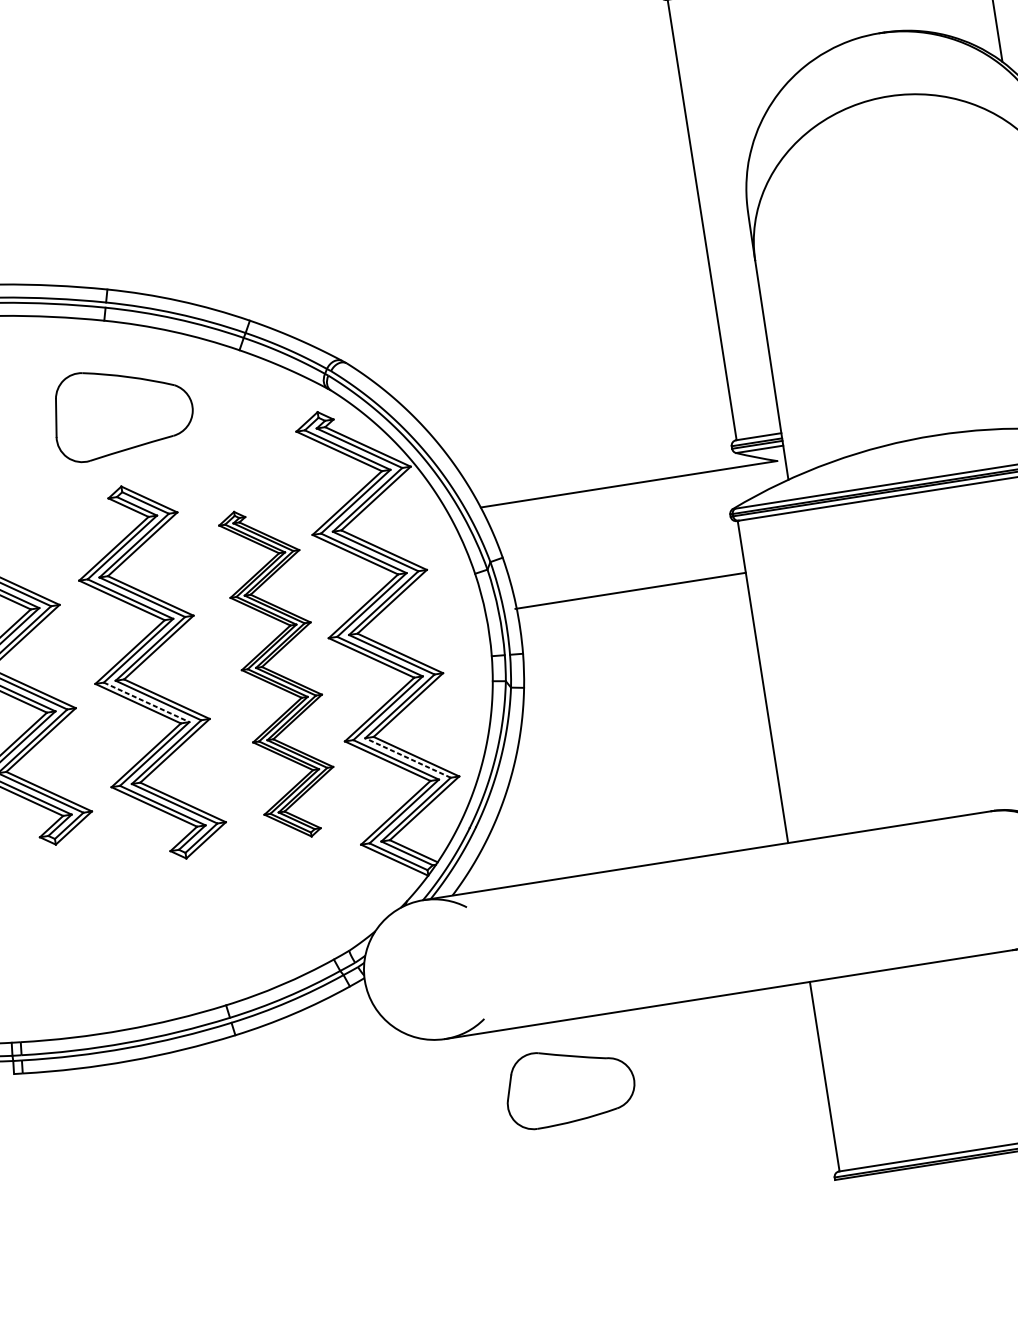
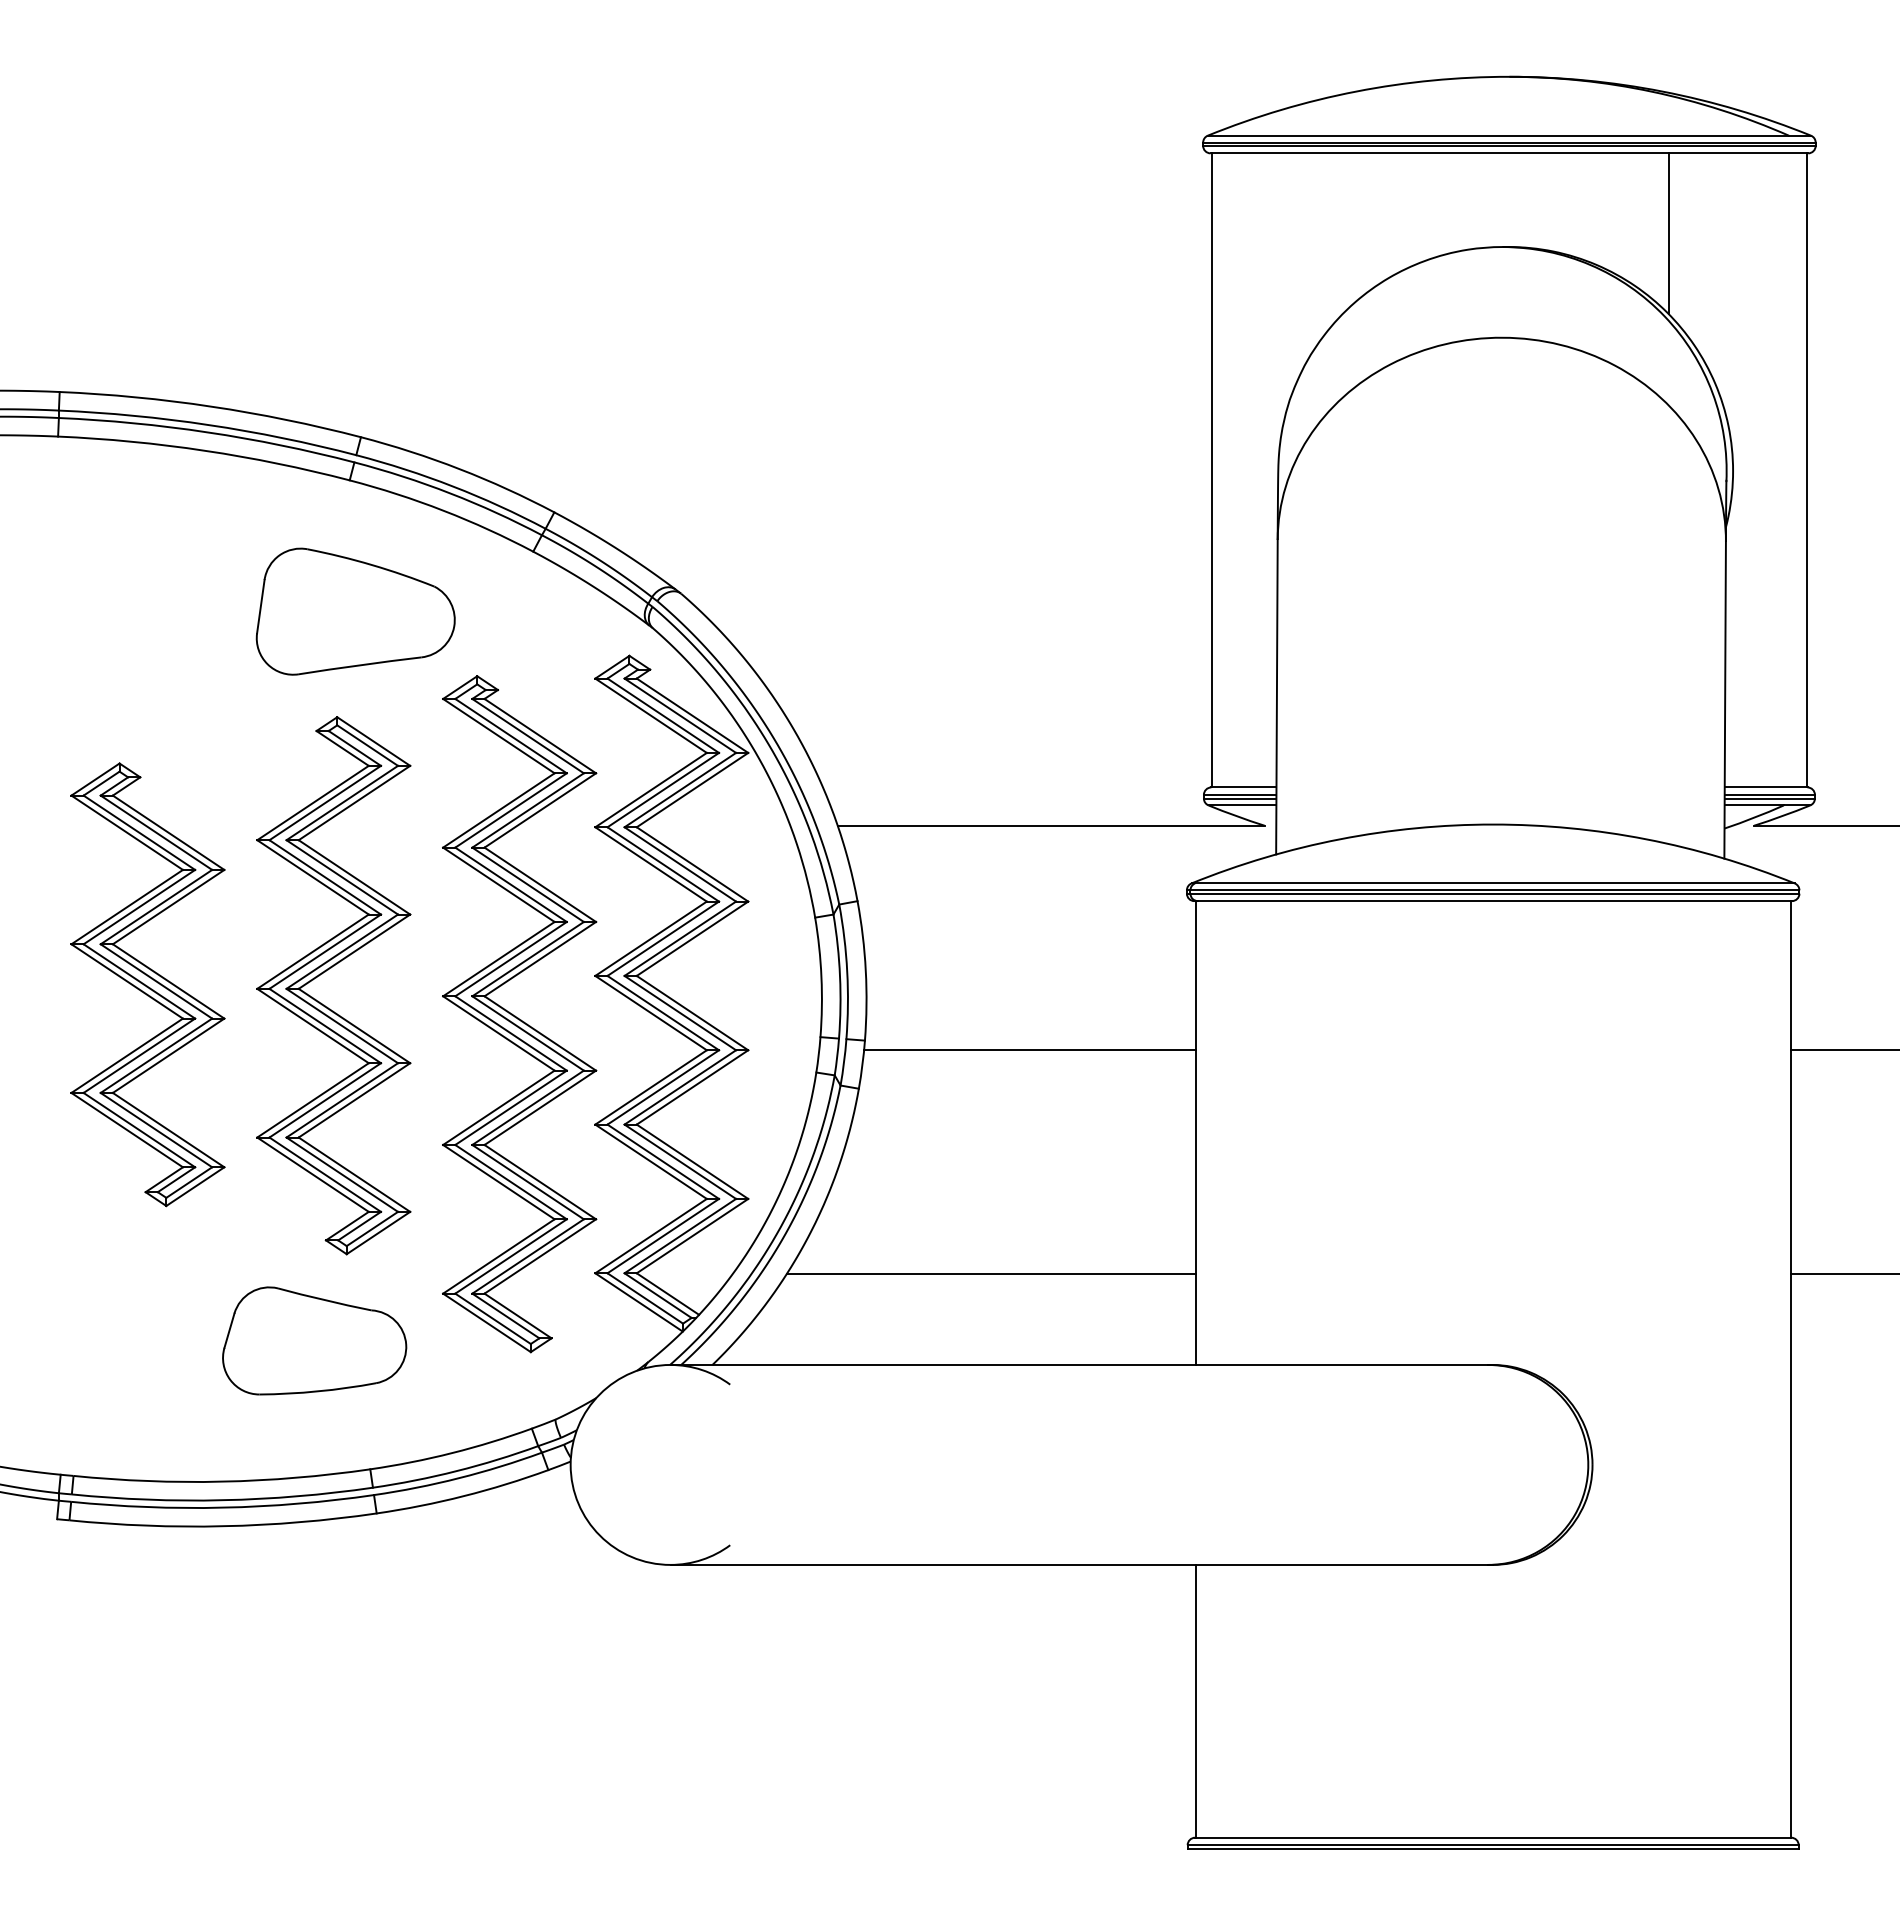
line: (630, 590) -> (1029, 1049), moved
part: (280, 673) -> (519, 1014), size x1.43
line: (146, 702) -> (325, 1026), dashed -> solid
line: (407, 757) -> (679, 1161), dashed -> solid
line: (635, 801) -> (990, 1273), added
part: (569, 1085) -> (314, 1340), moved

